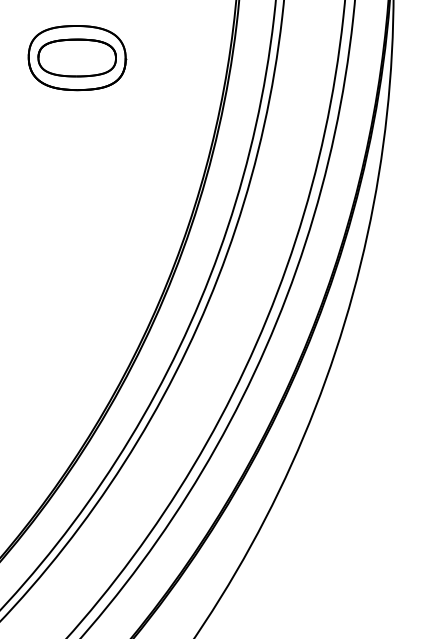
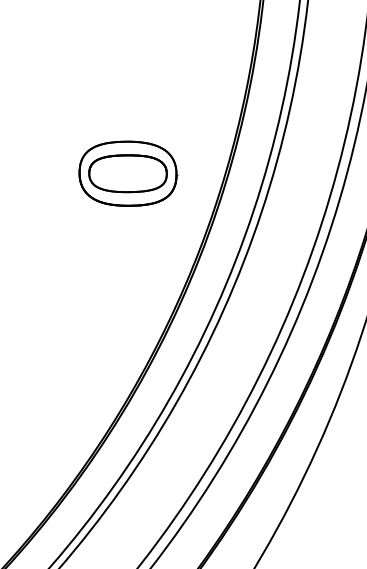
part: (77, 58) -> (128, 174), moved

